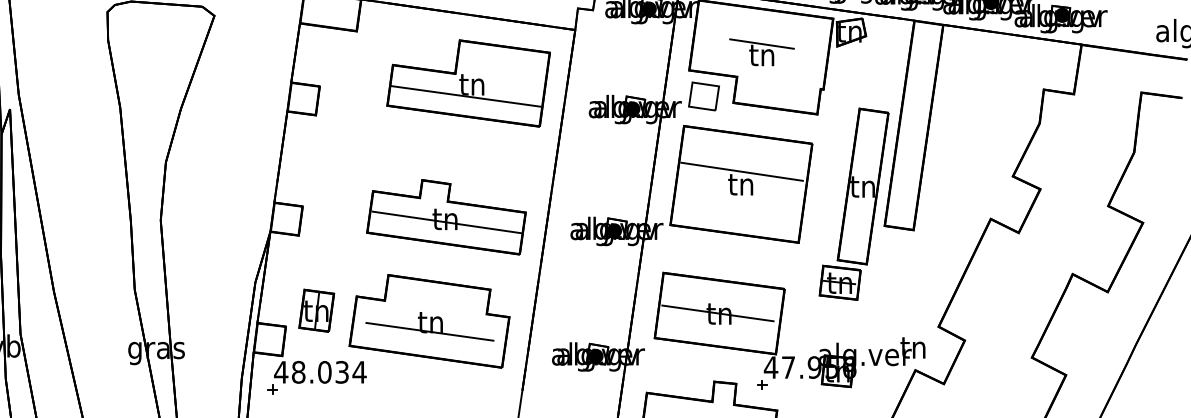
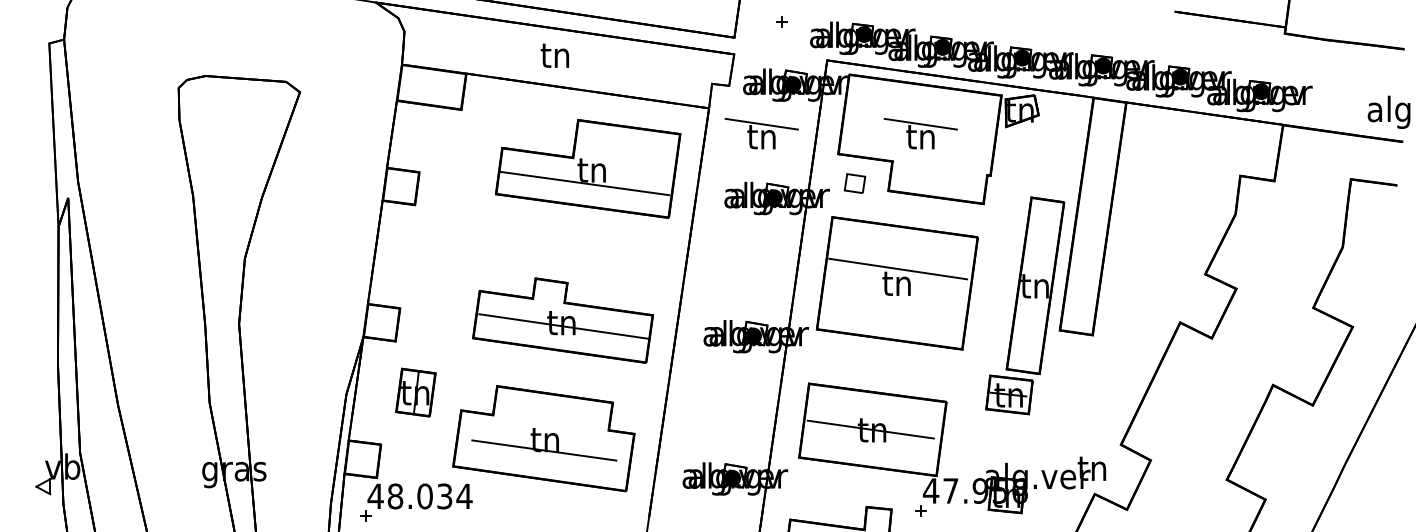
part: (621, 52) -> (761, 133), added
part: (703, 96) -> (854, 183), size x0.6
part: (316, 310) -> (415, 392), moved

